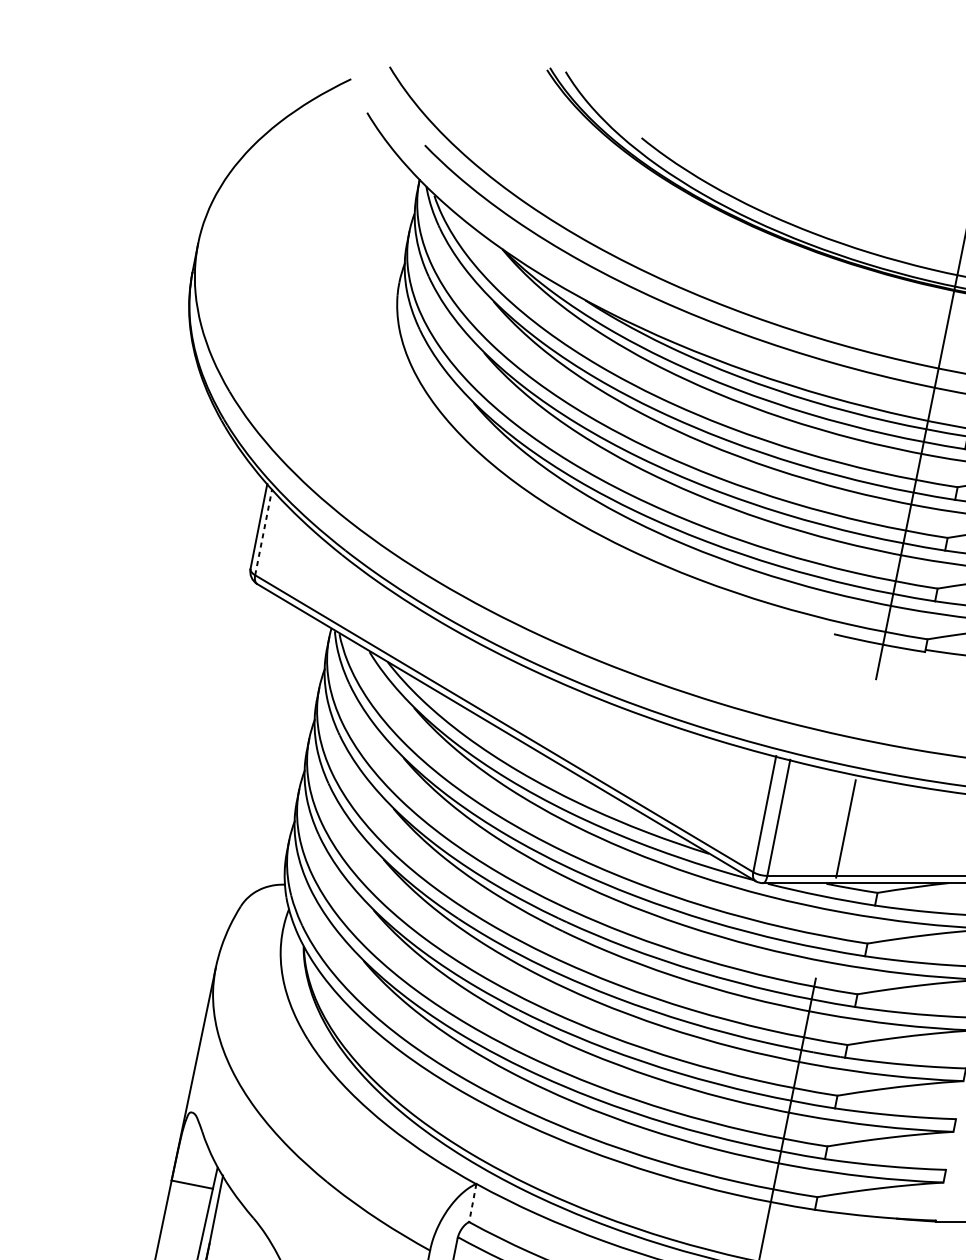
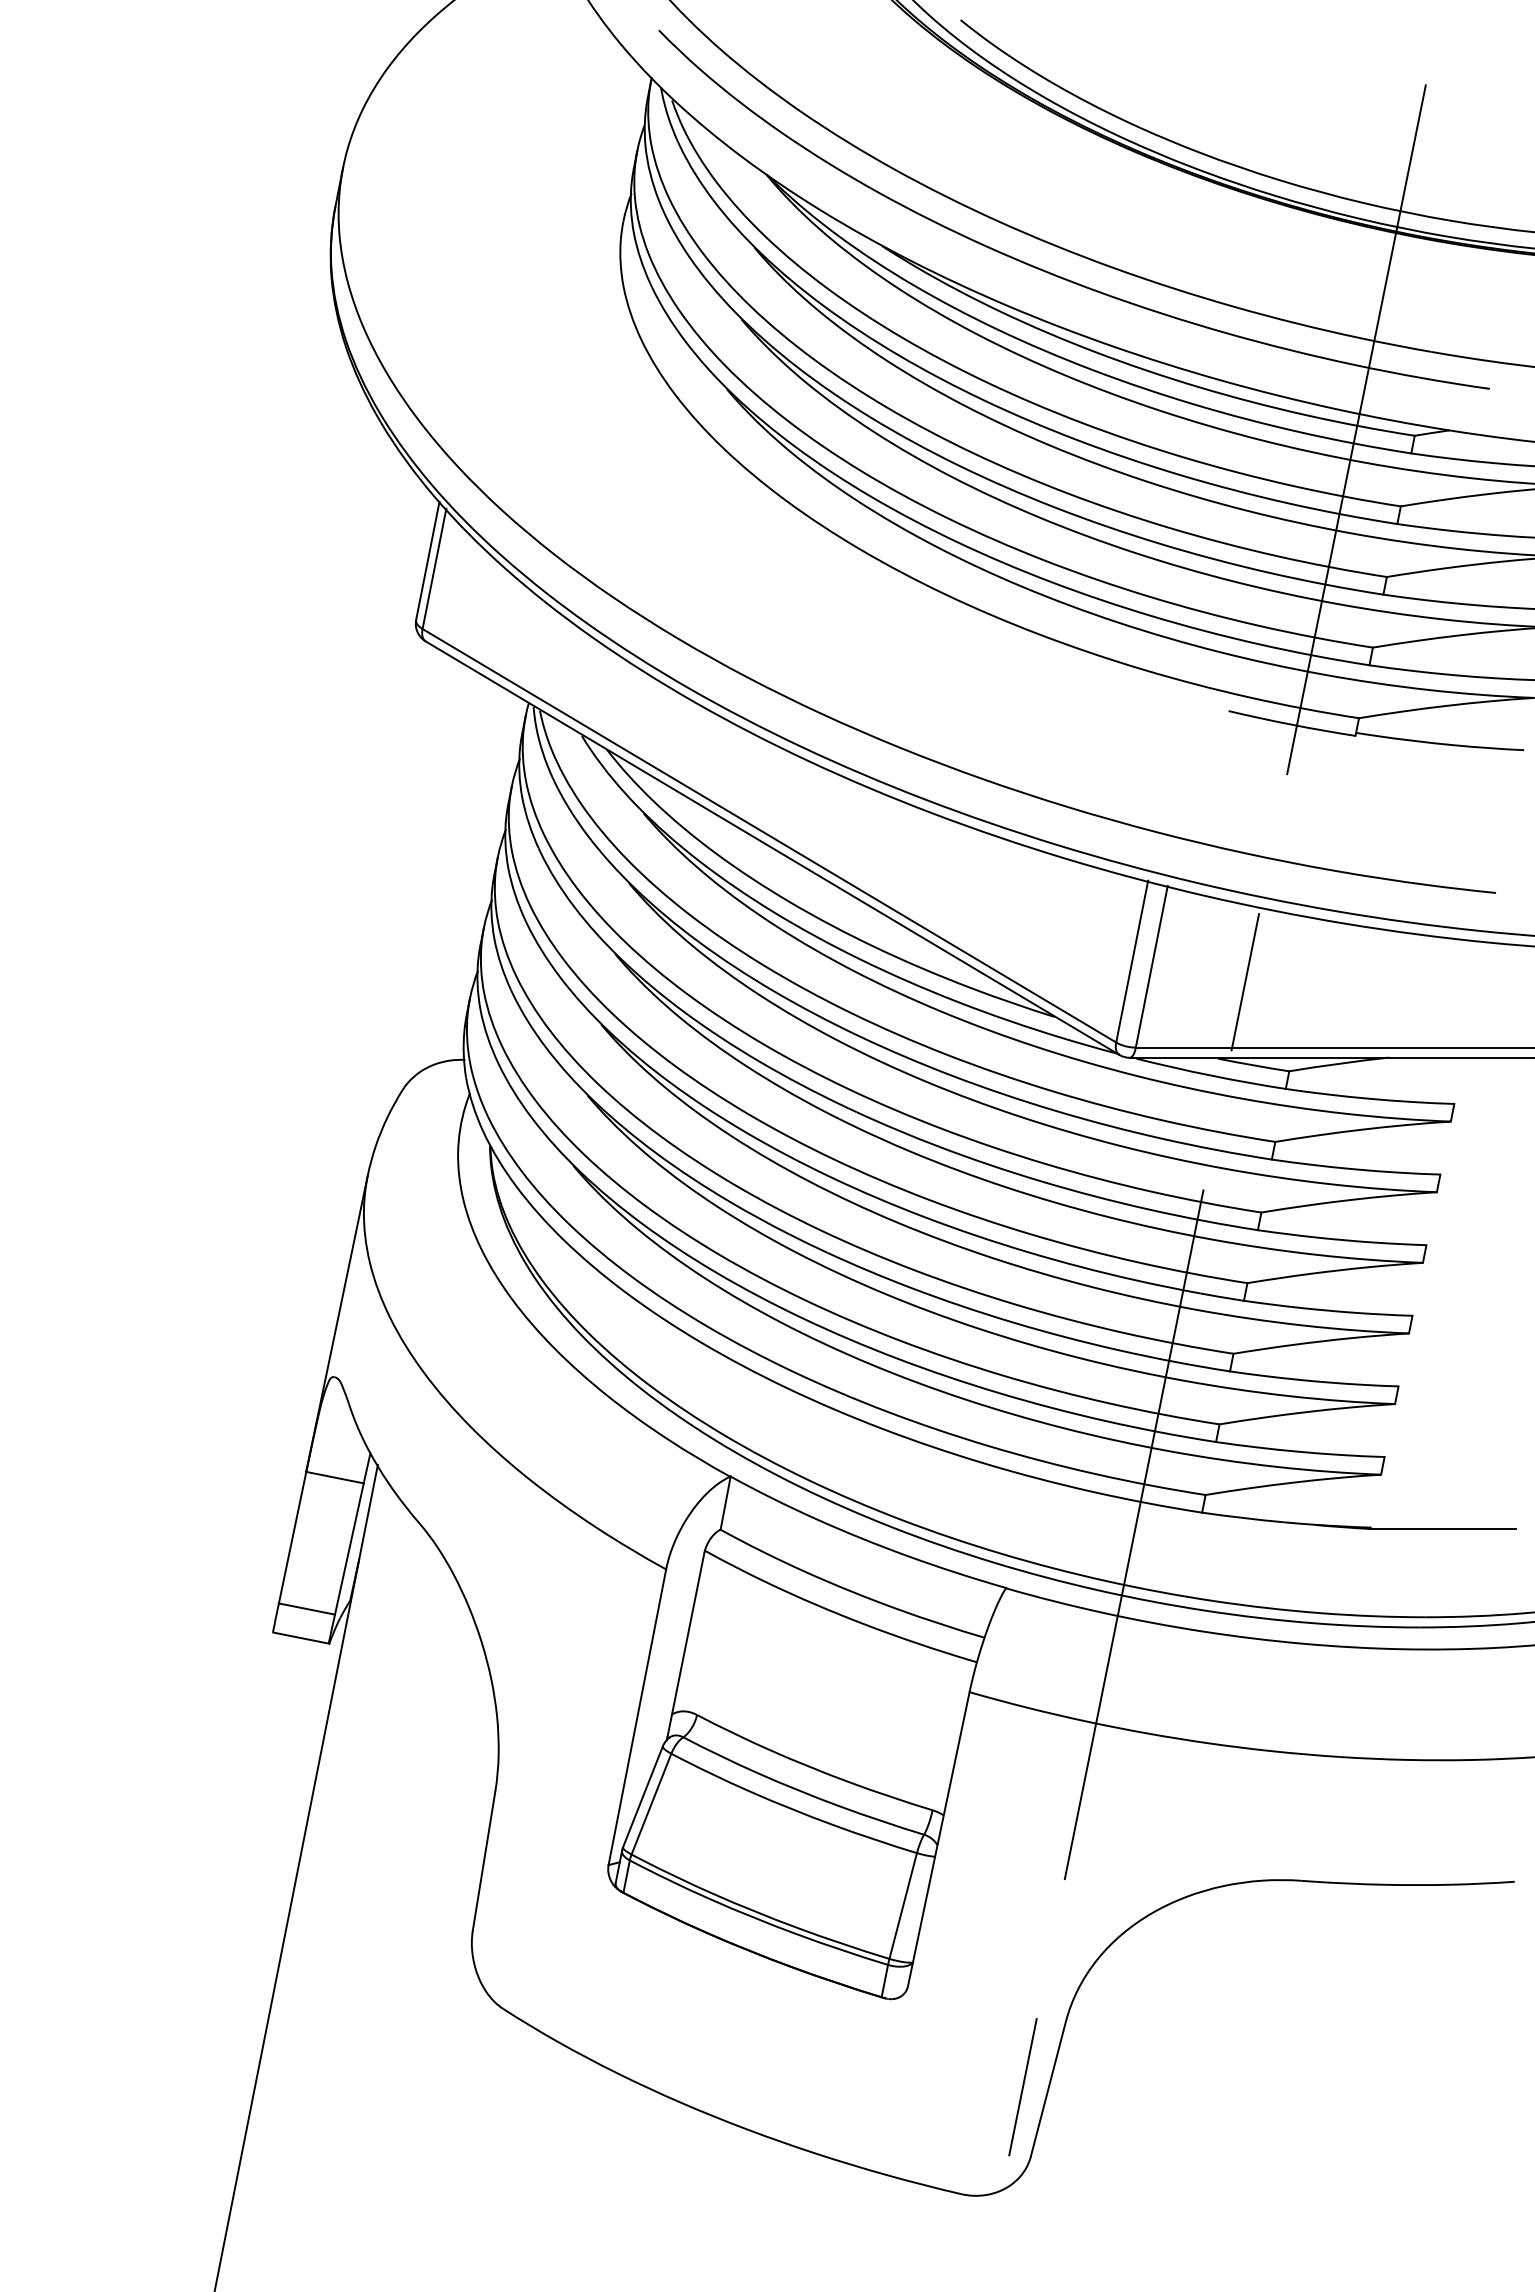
line: (263, 531) -> (434, 568), dashed -> solid
line: (472, 1203) -> (725, 1503), dashed -> solid

